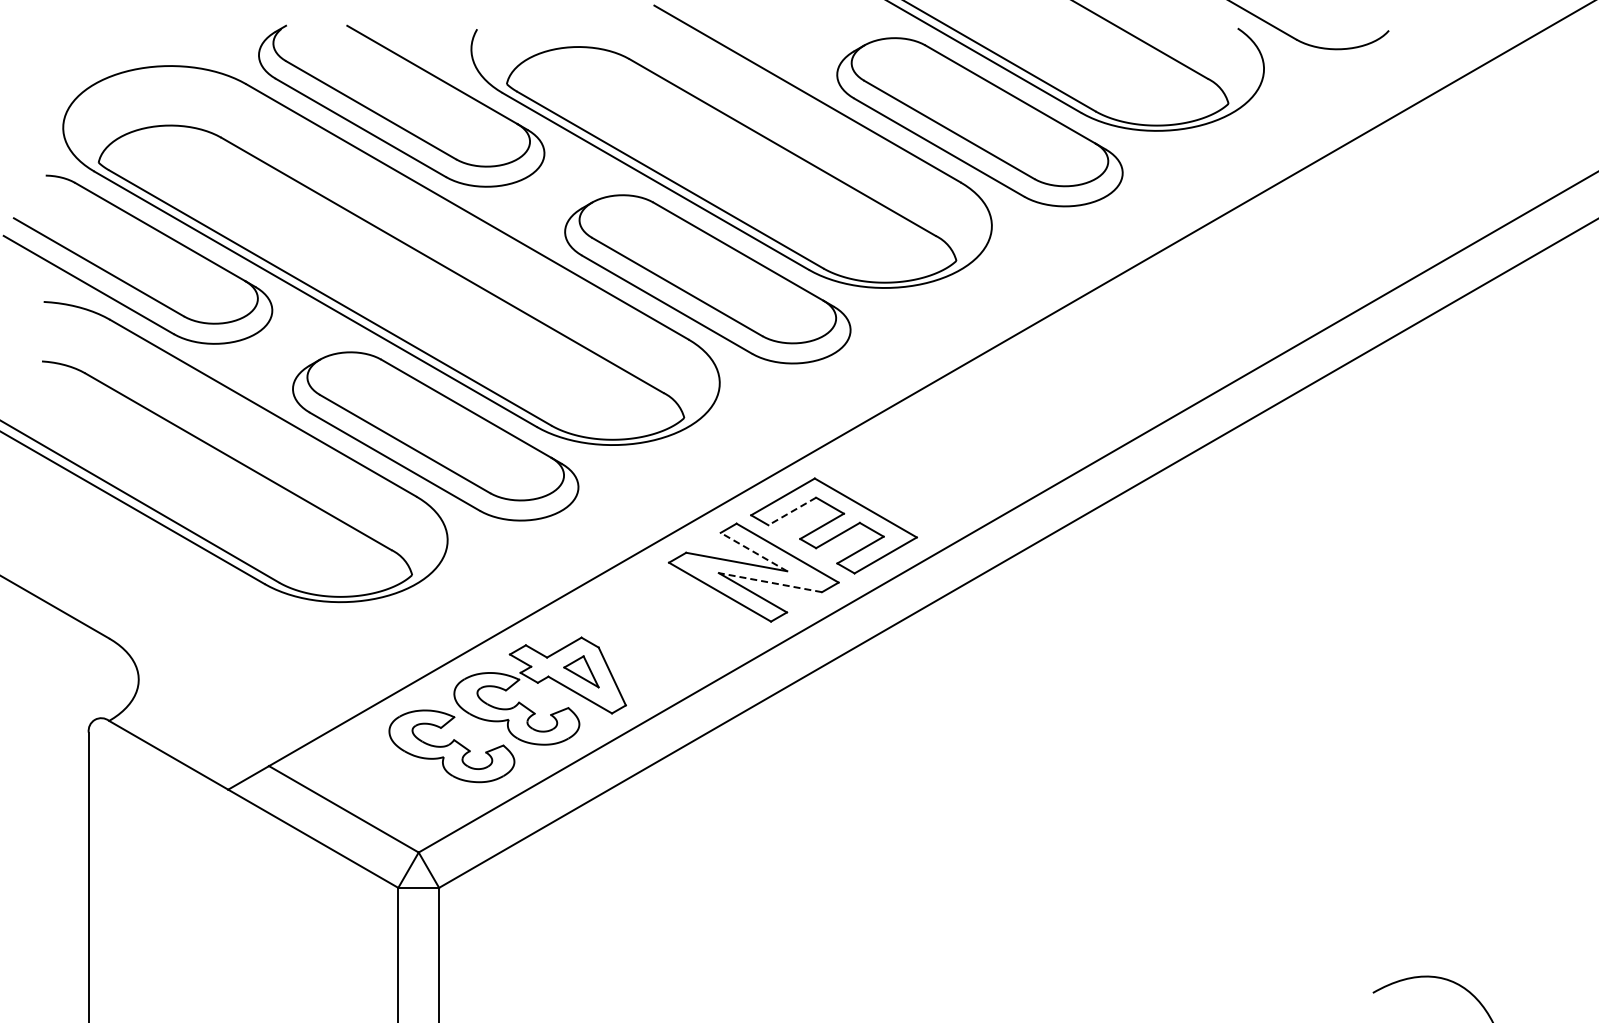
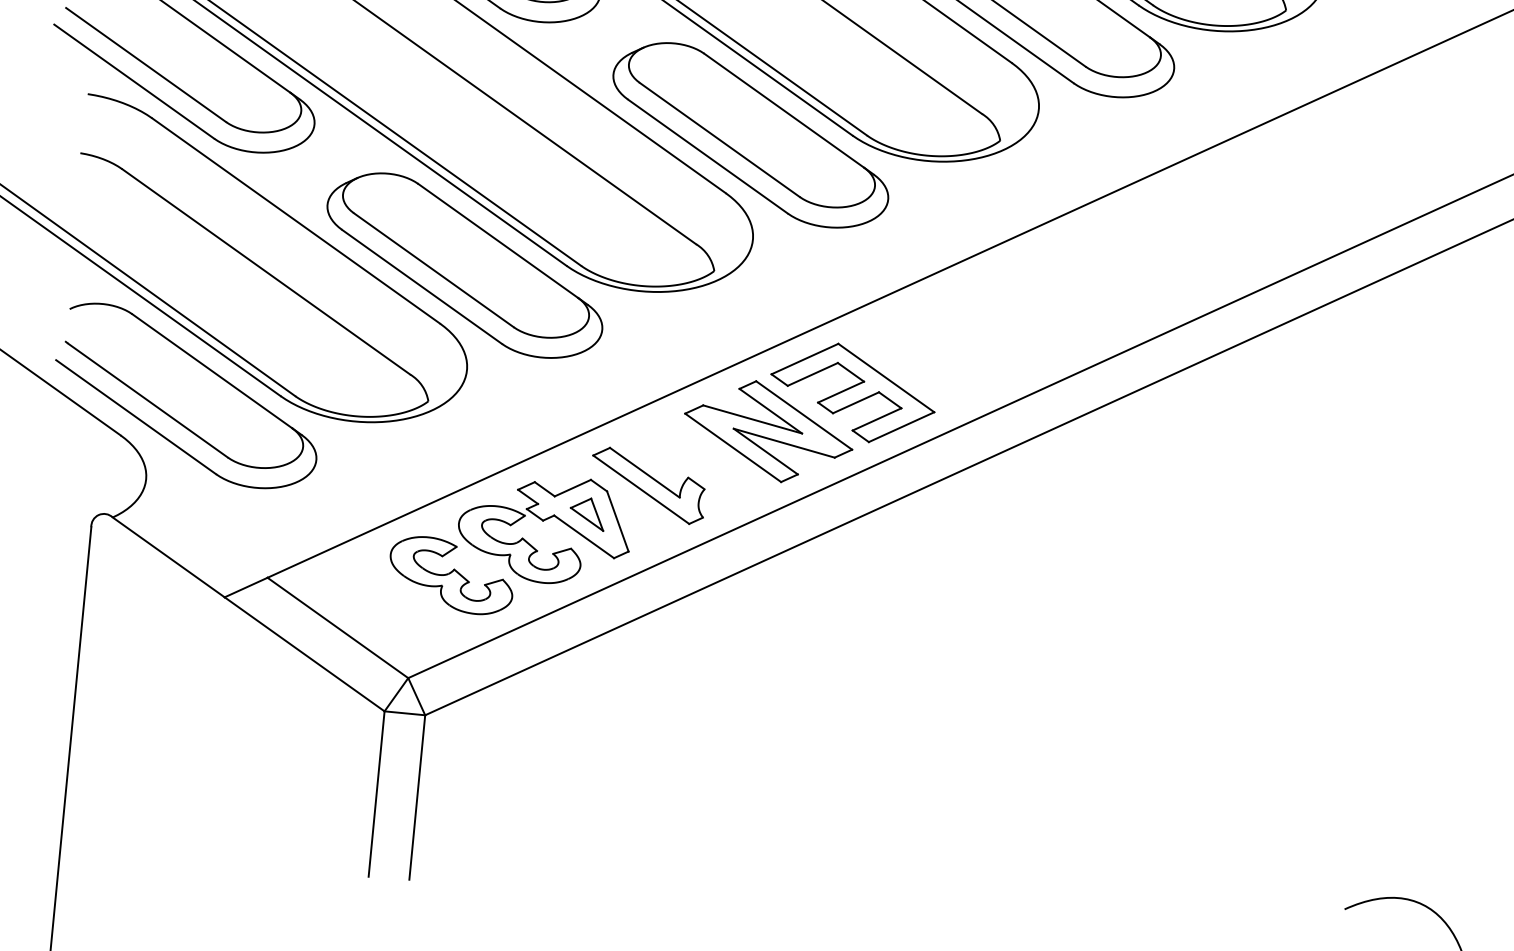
line: (792, 511) -> (813, 374), dashed -> solid
line: (753, 551) -> (770, 410), dashed -> solid
line: (769, 582) -> (783, 442), dashed -> solid
part: (158, 614) -> (172, 416), added
part: (638, 637) -> (647, 485), added

